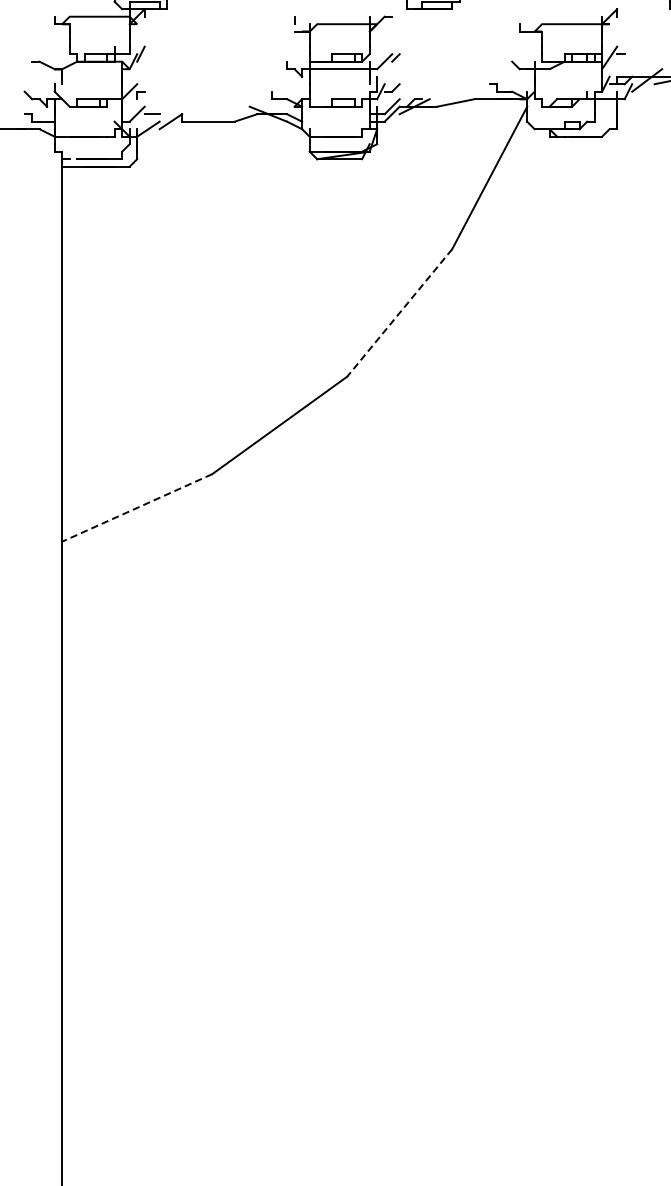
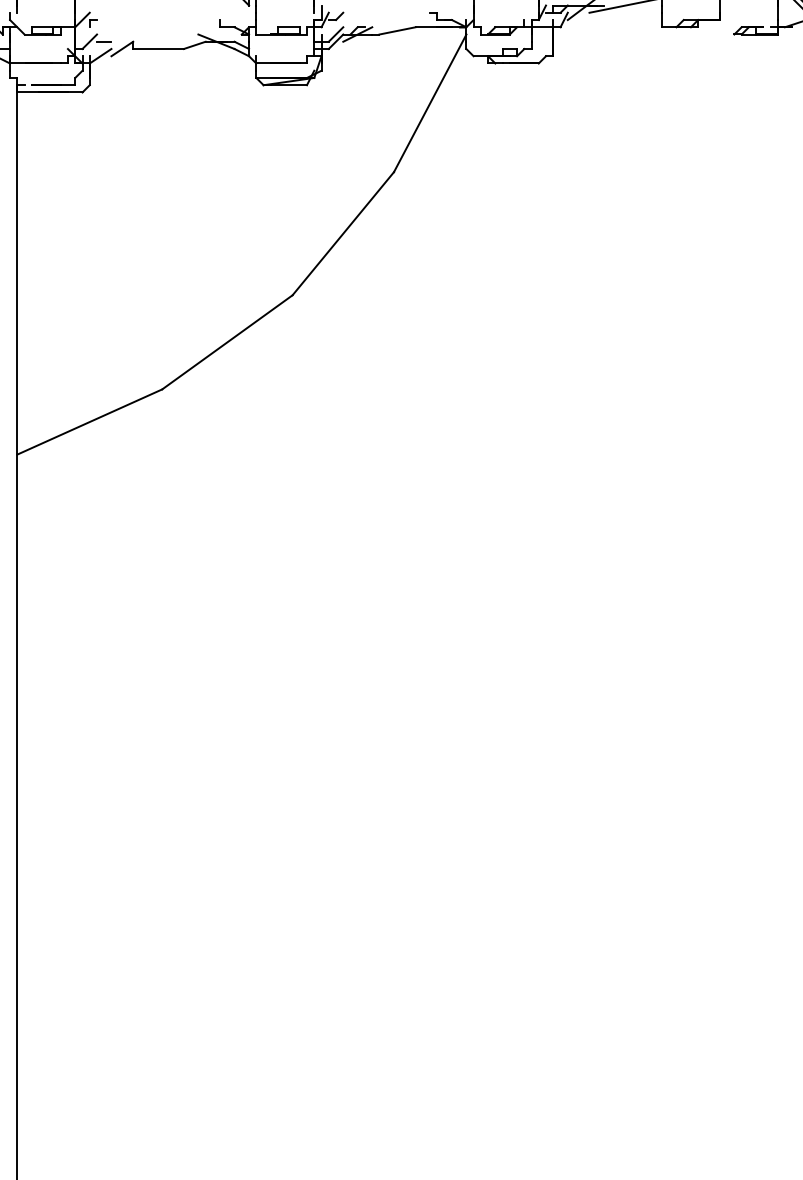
line: (399, 312) -> (343, 233), dashed -> solid
line: (136, 508) -> (89, 422), dashed -> solid

